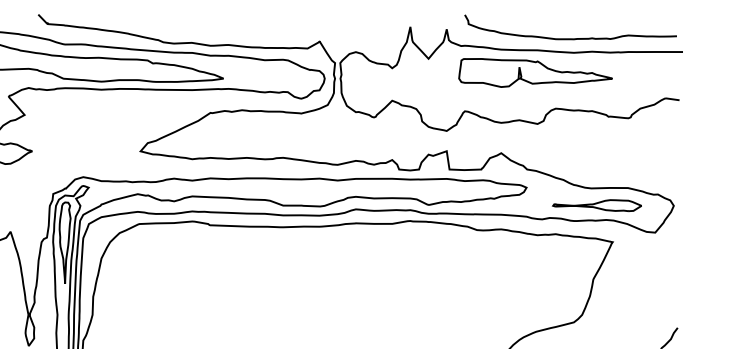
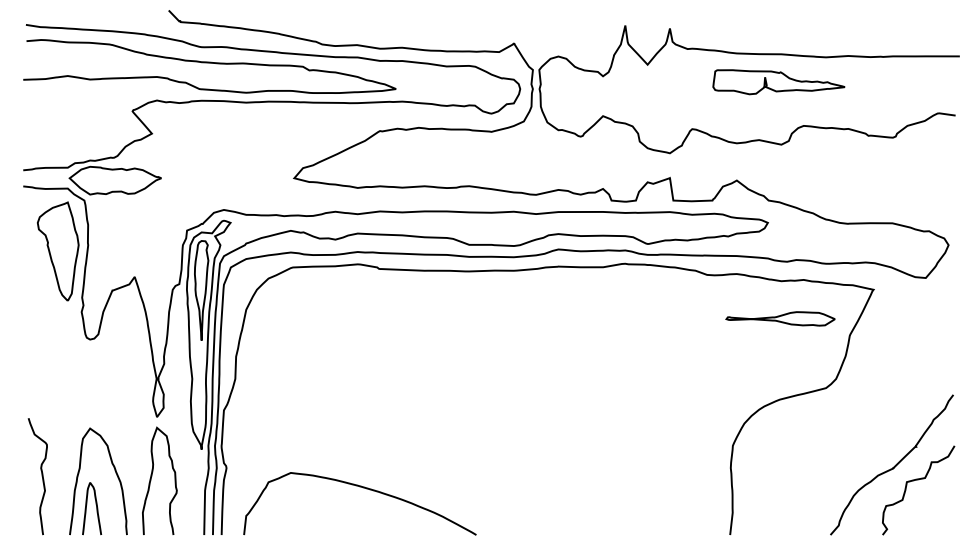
curve: (570, 38) -> (821, 39), removed
part: (535, 73) -> (778, 82), size x0.7
part: (597, 205) -> (780, 318), moved

